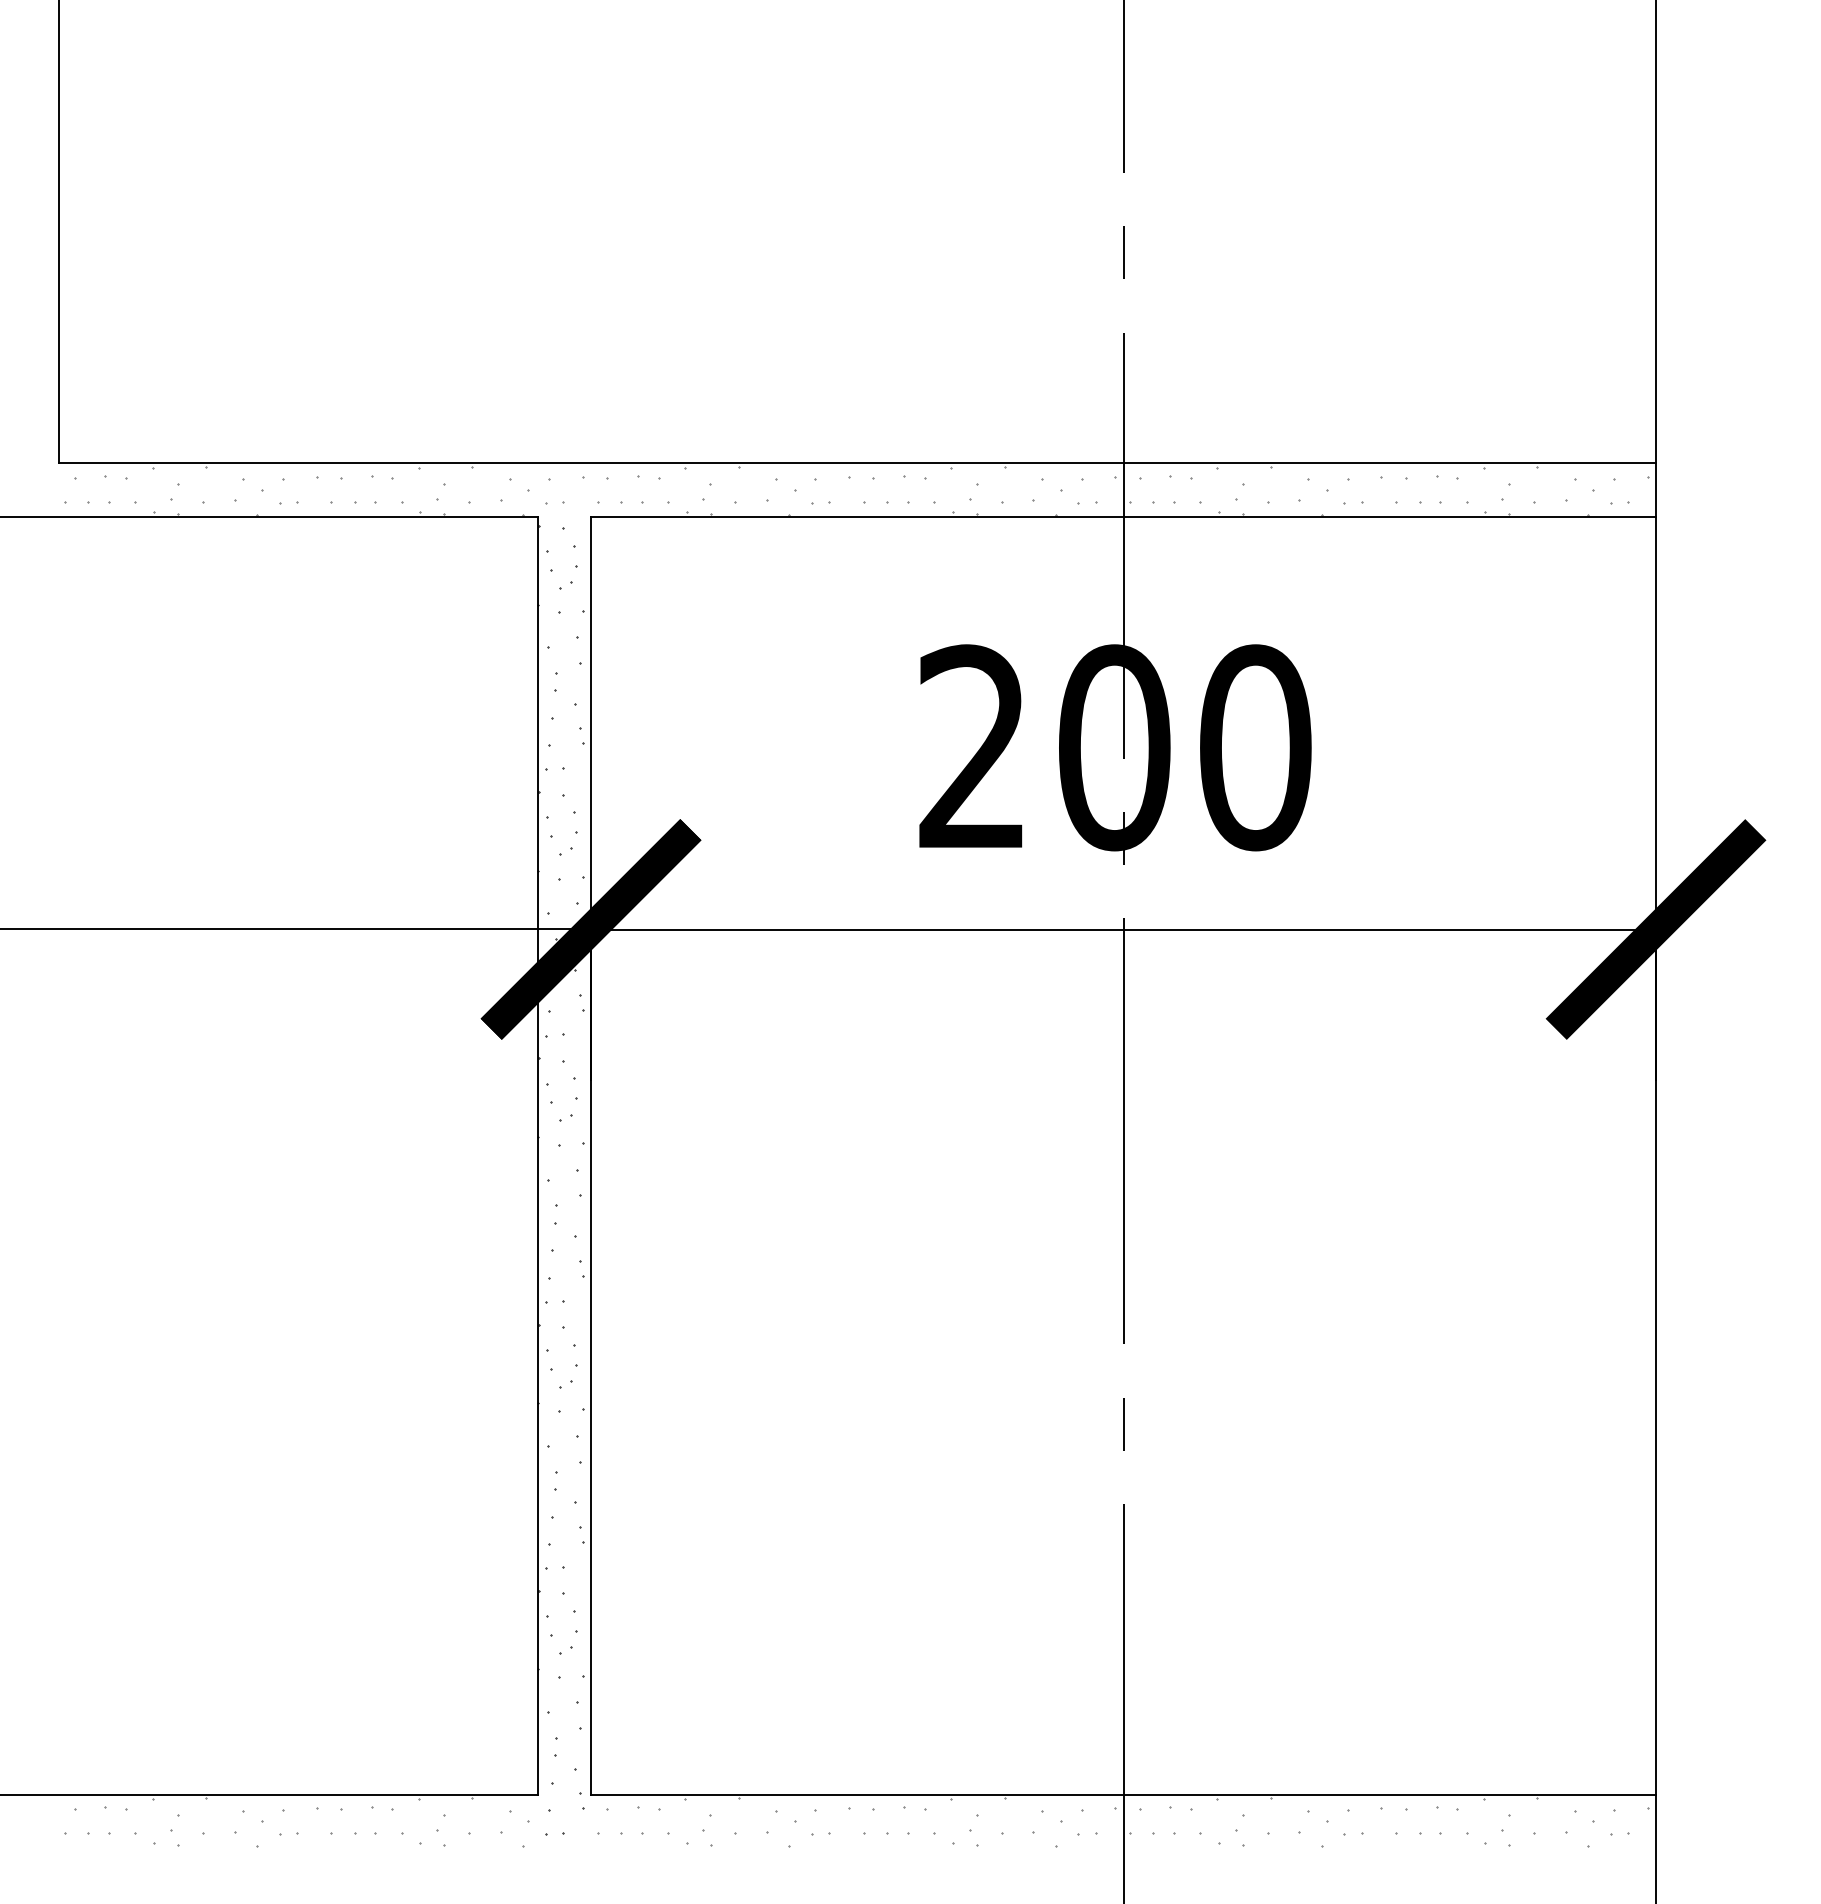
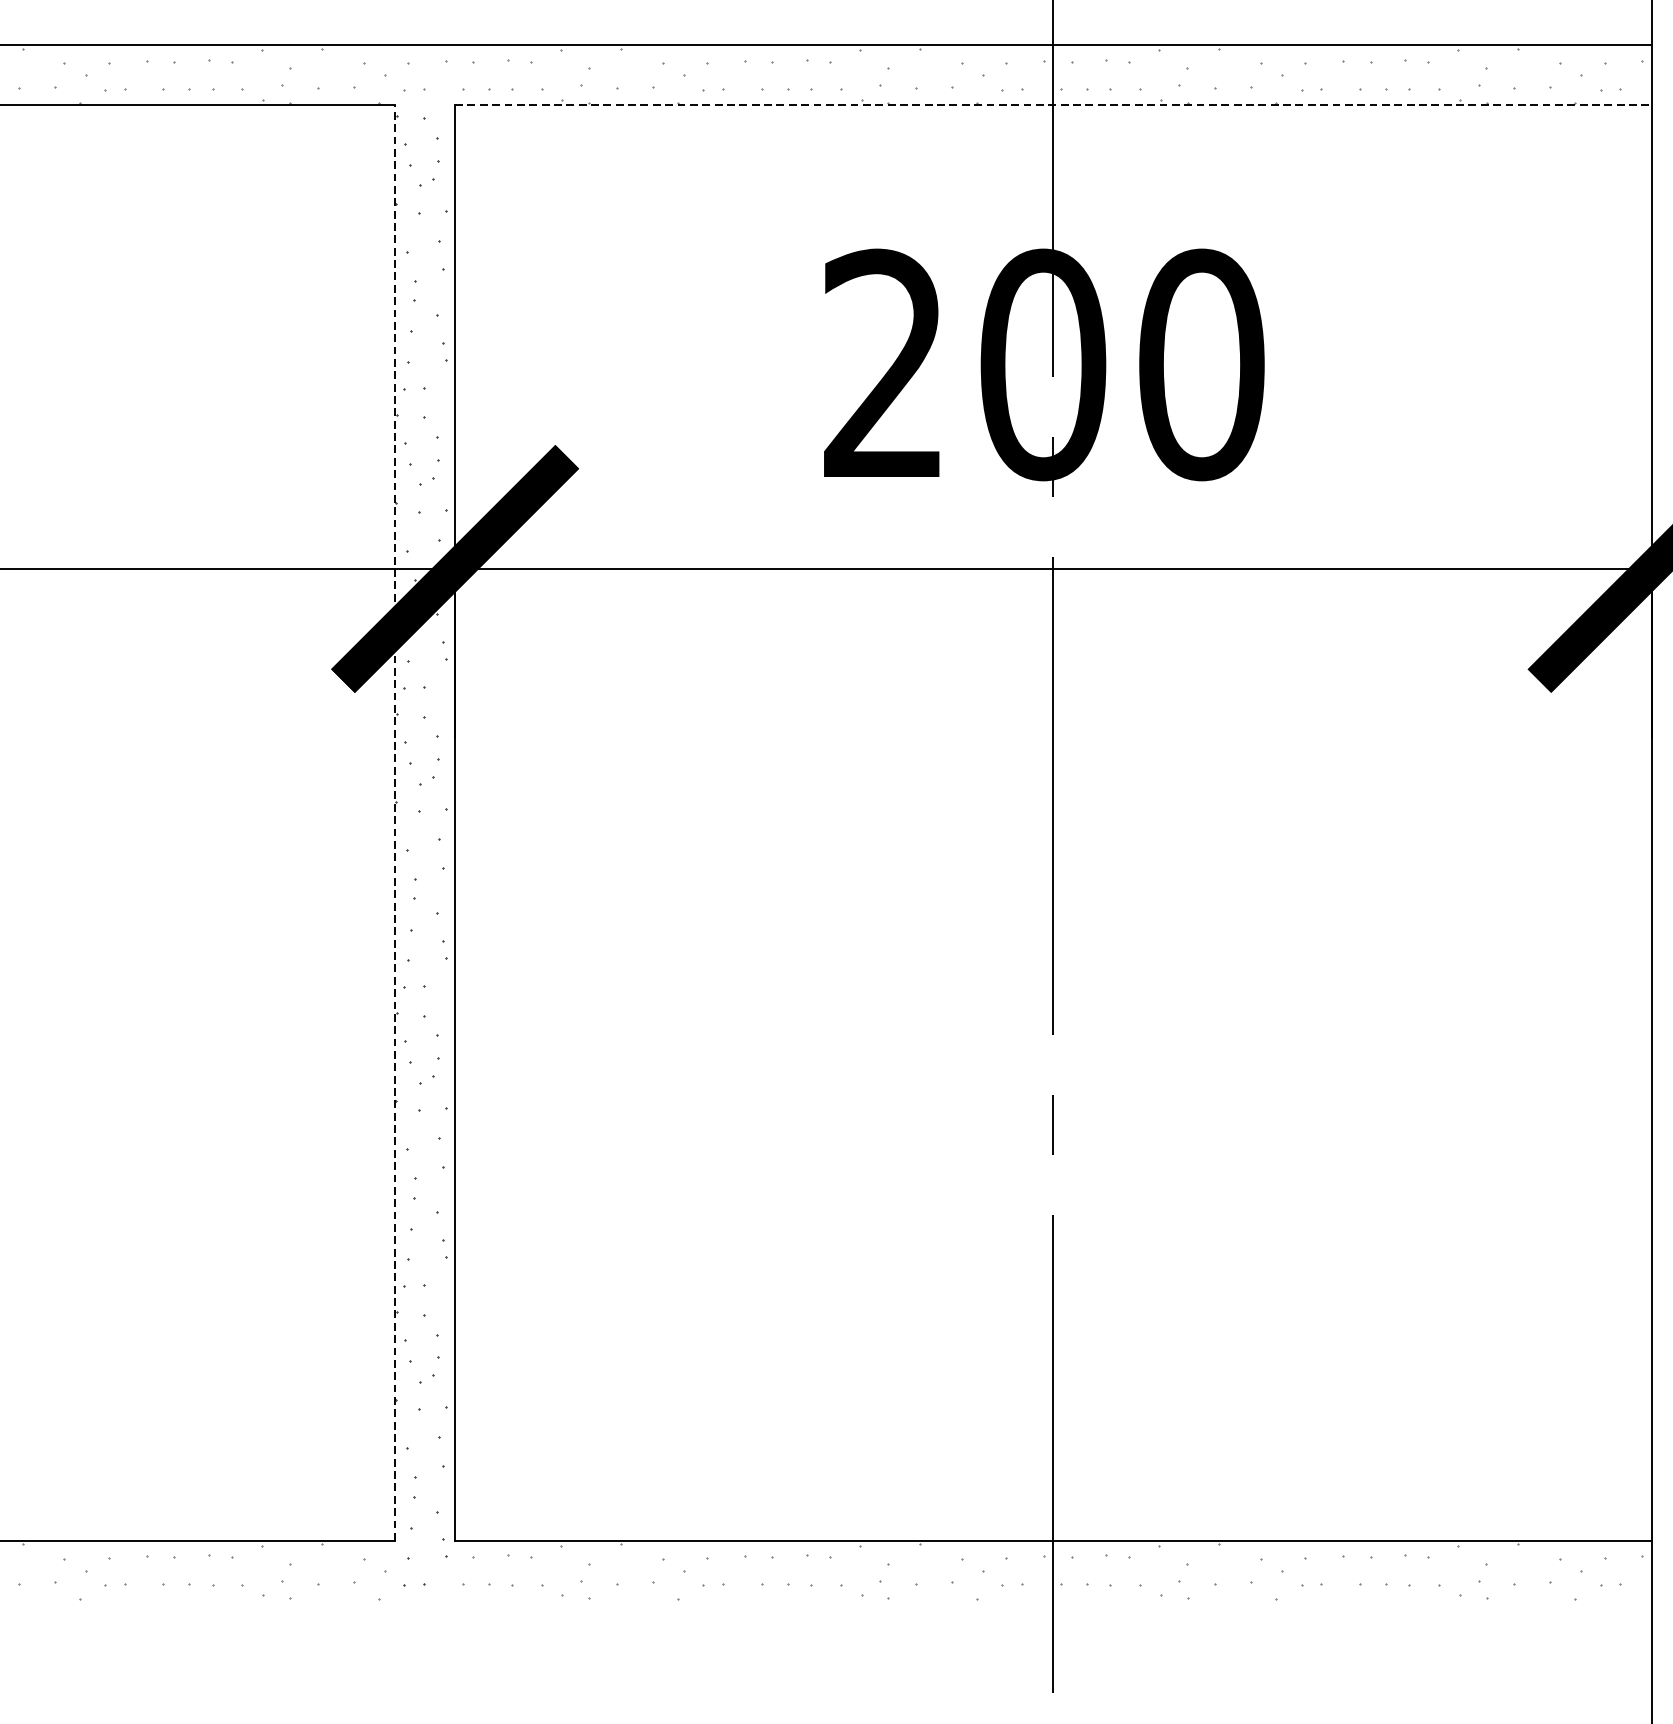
line: (1124, 516) -> (1054, 105), solid -> dashed
line: (537, 1155) -> (394, 822), solid -> dashed

